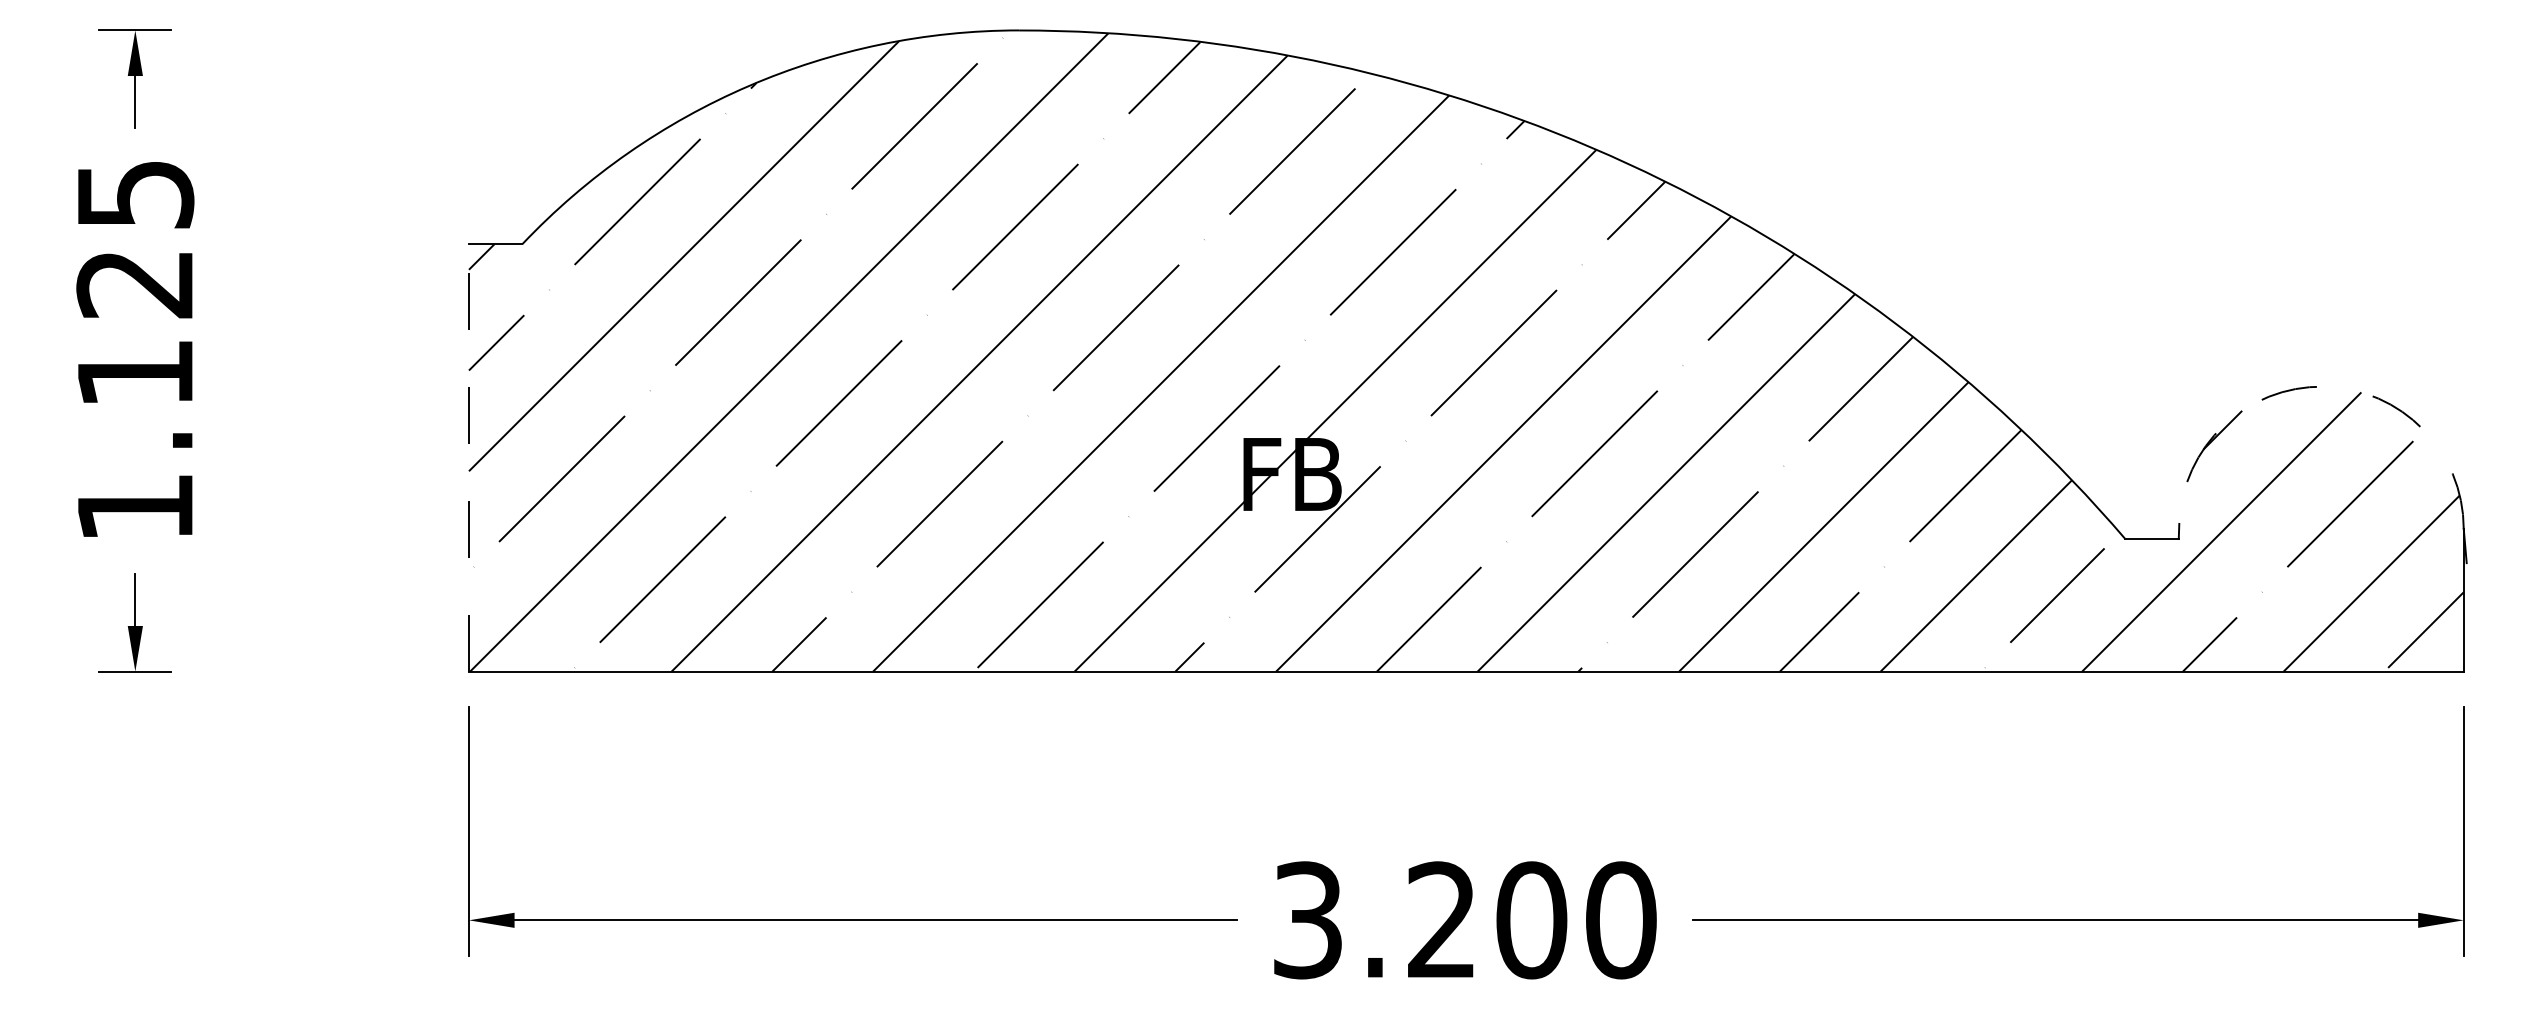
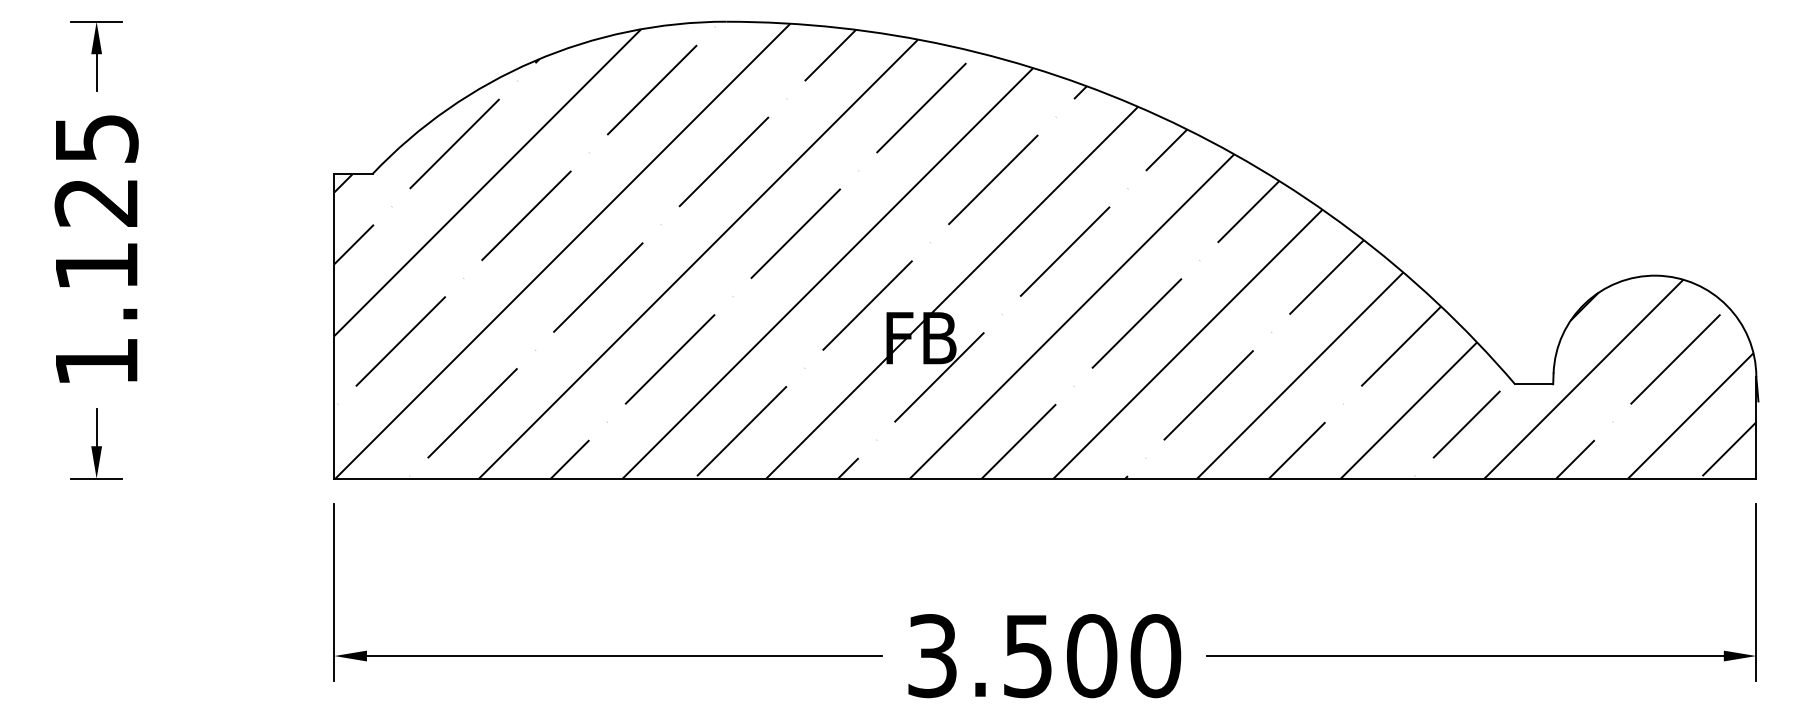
arc: (2323, 386) -> (1656, 275), dashed -> solid
line: (468, 457) -> (334, 326), dashed -> solid
text: (1441, 920) -> (1027, 656), 3.200 -> 3.500

